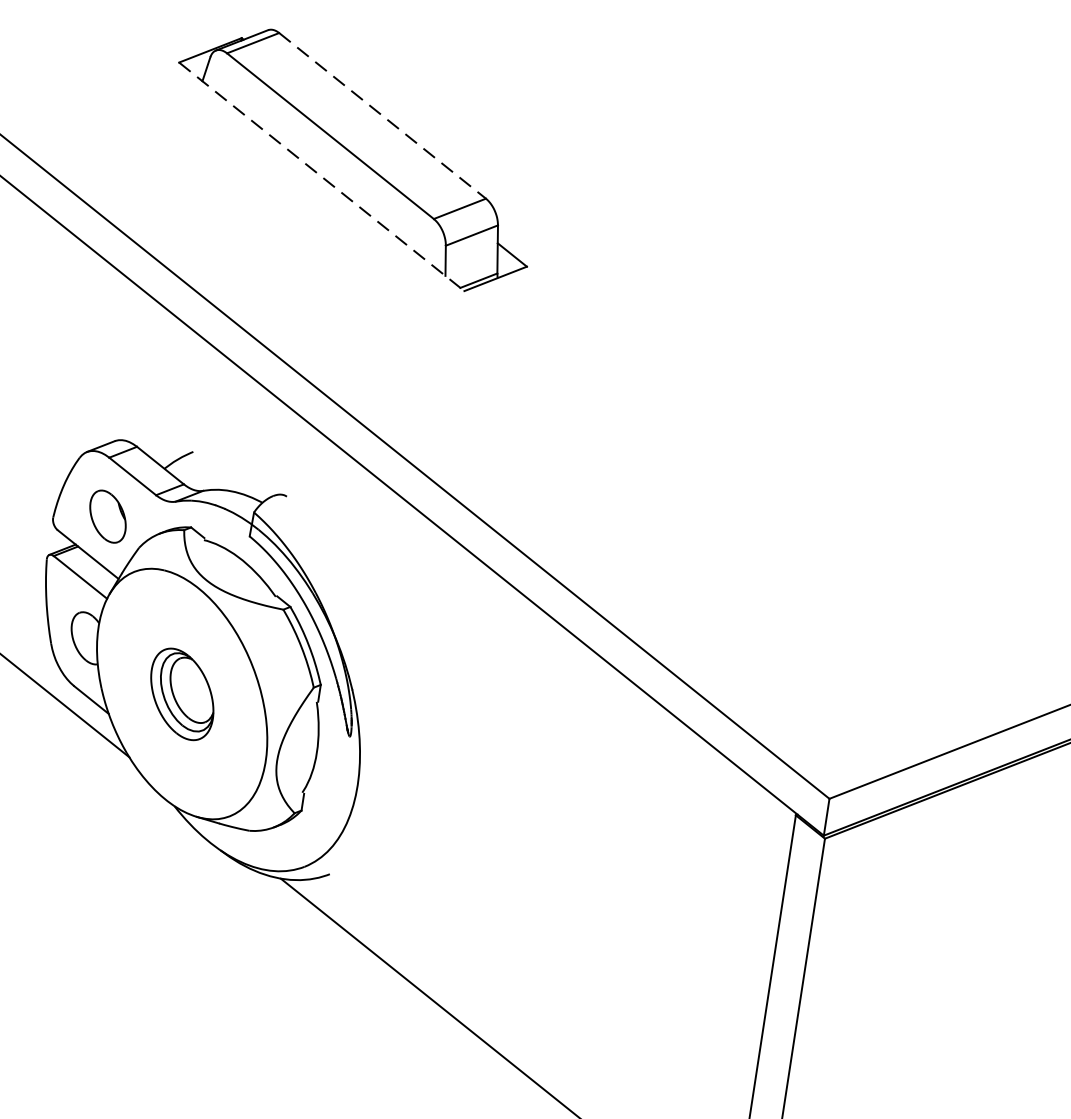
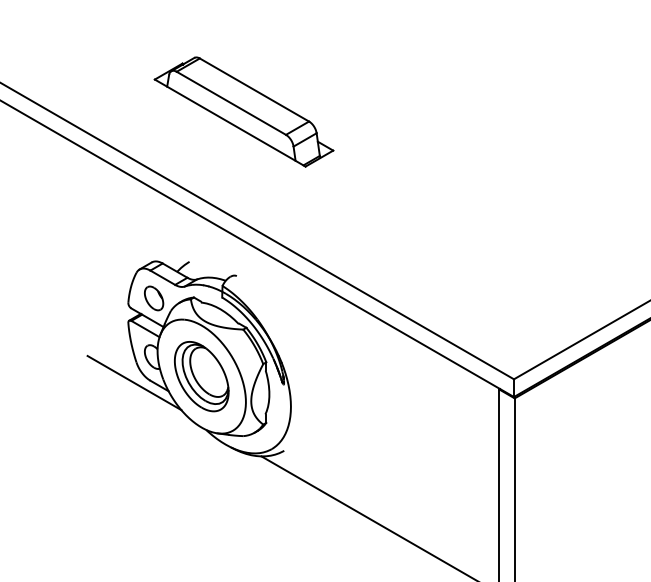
line: (382, 116) -> (254, 90), dashed -> solid
line: (322, 177) -> (230, 123), dashed -> solid
part: (181, 693) -> (201, 376), size x1.67

